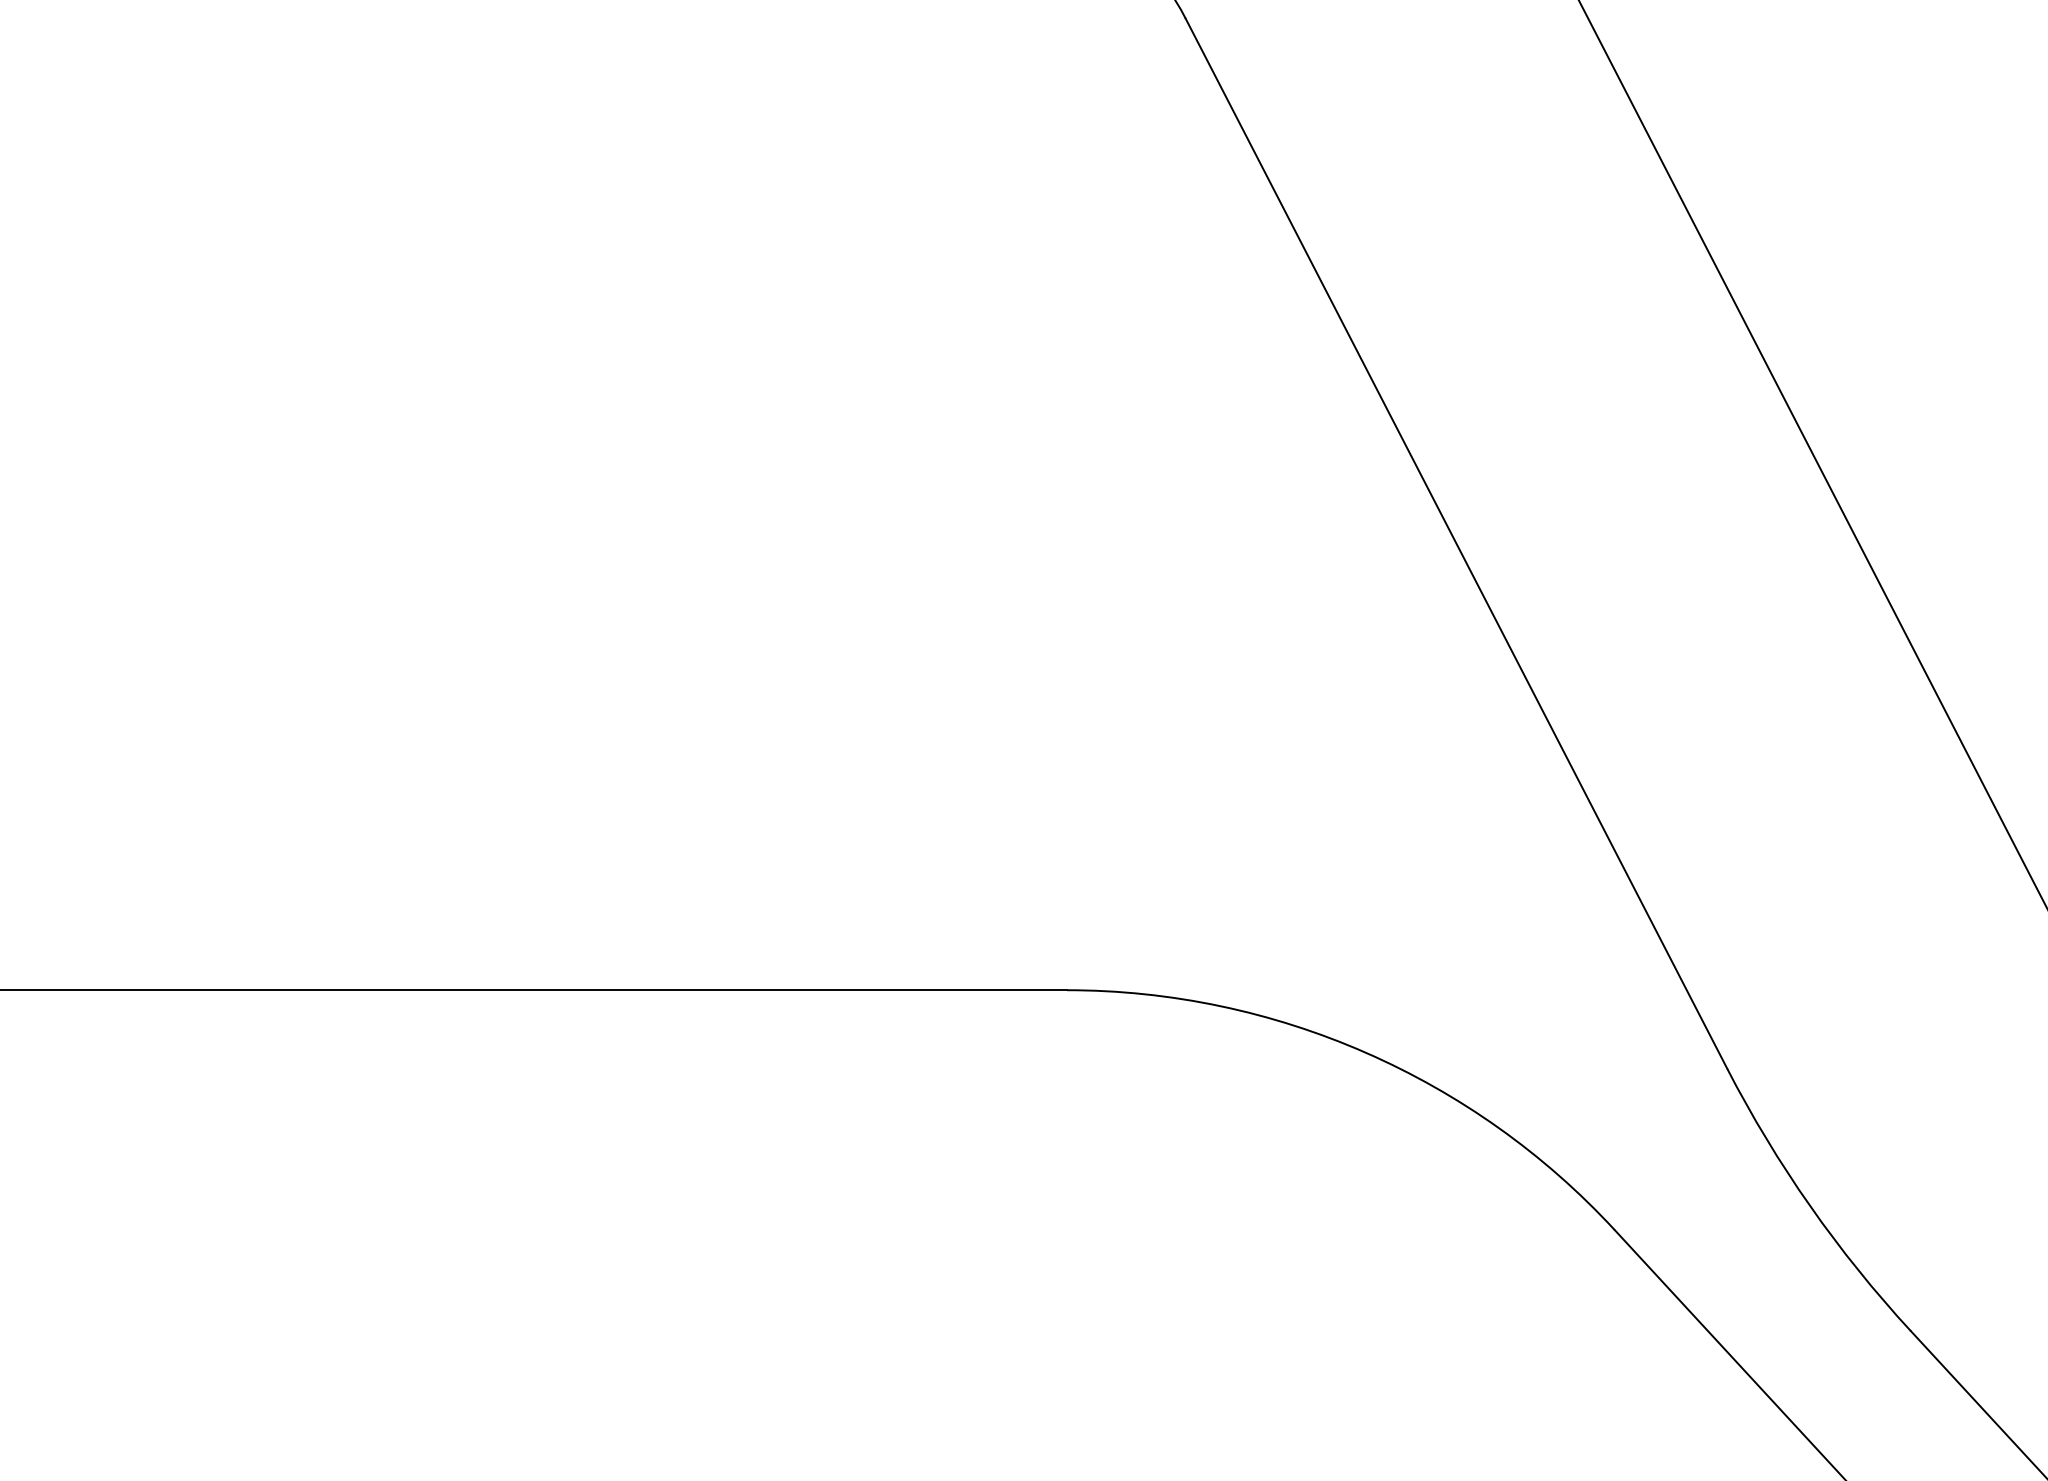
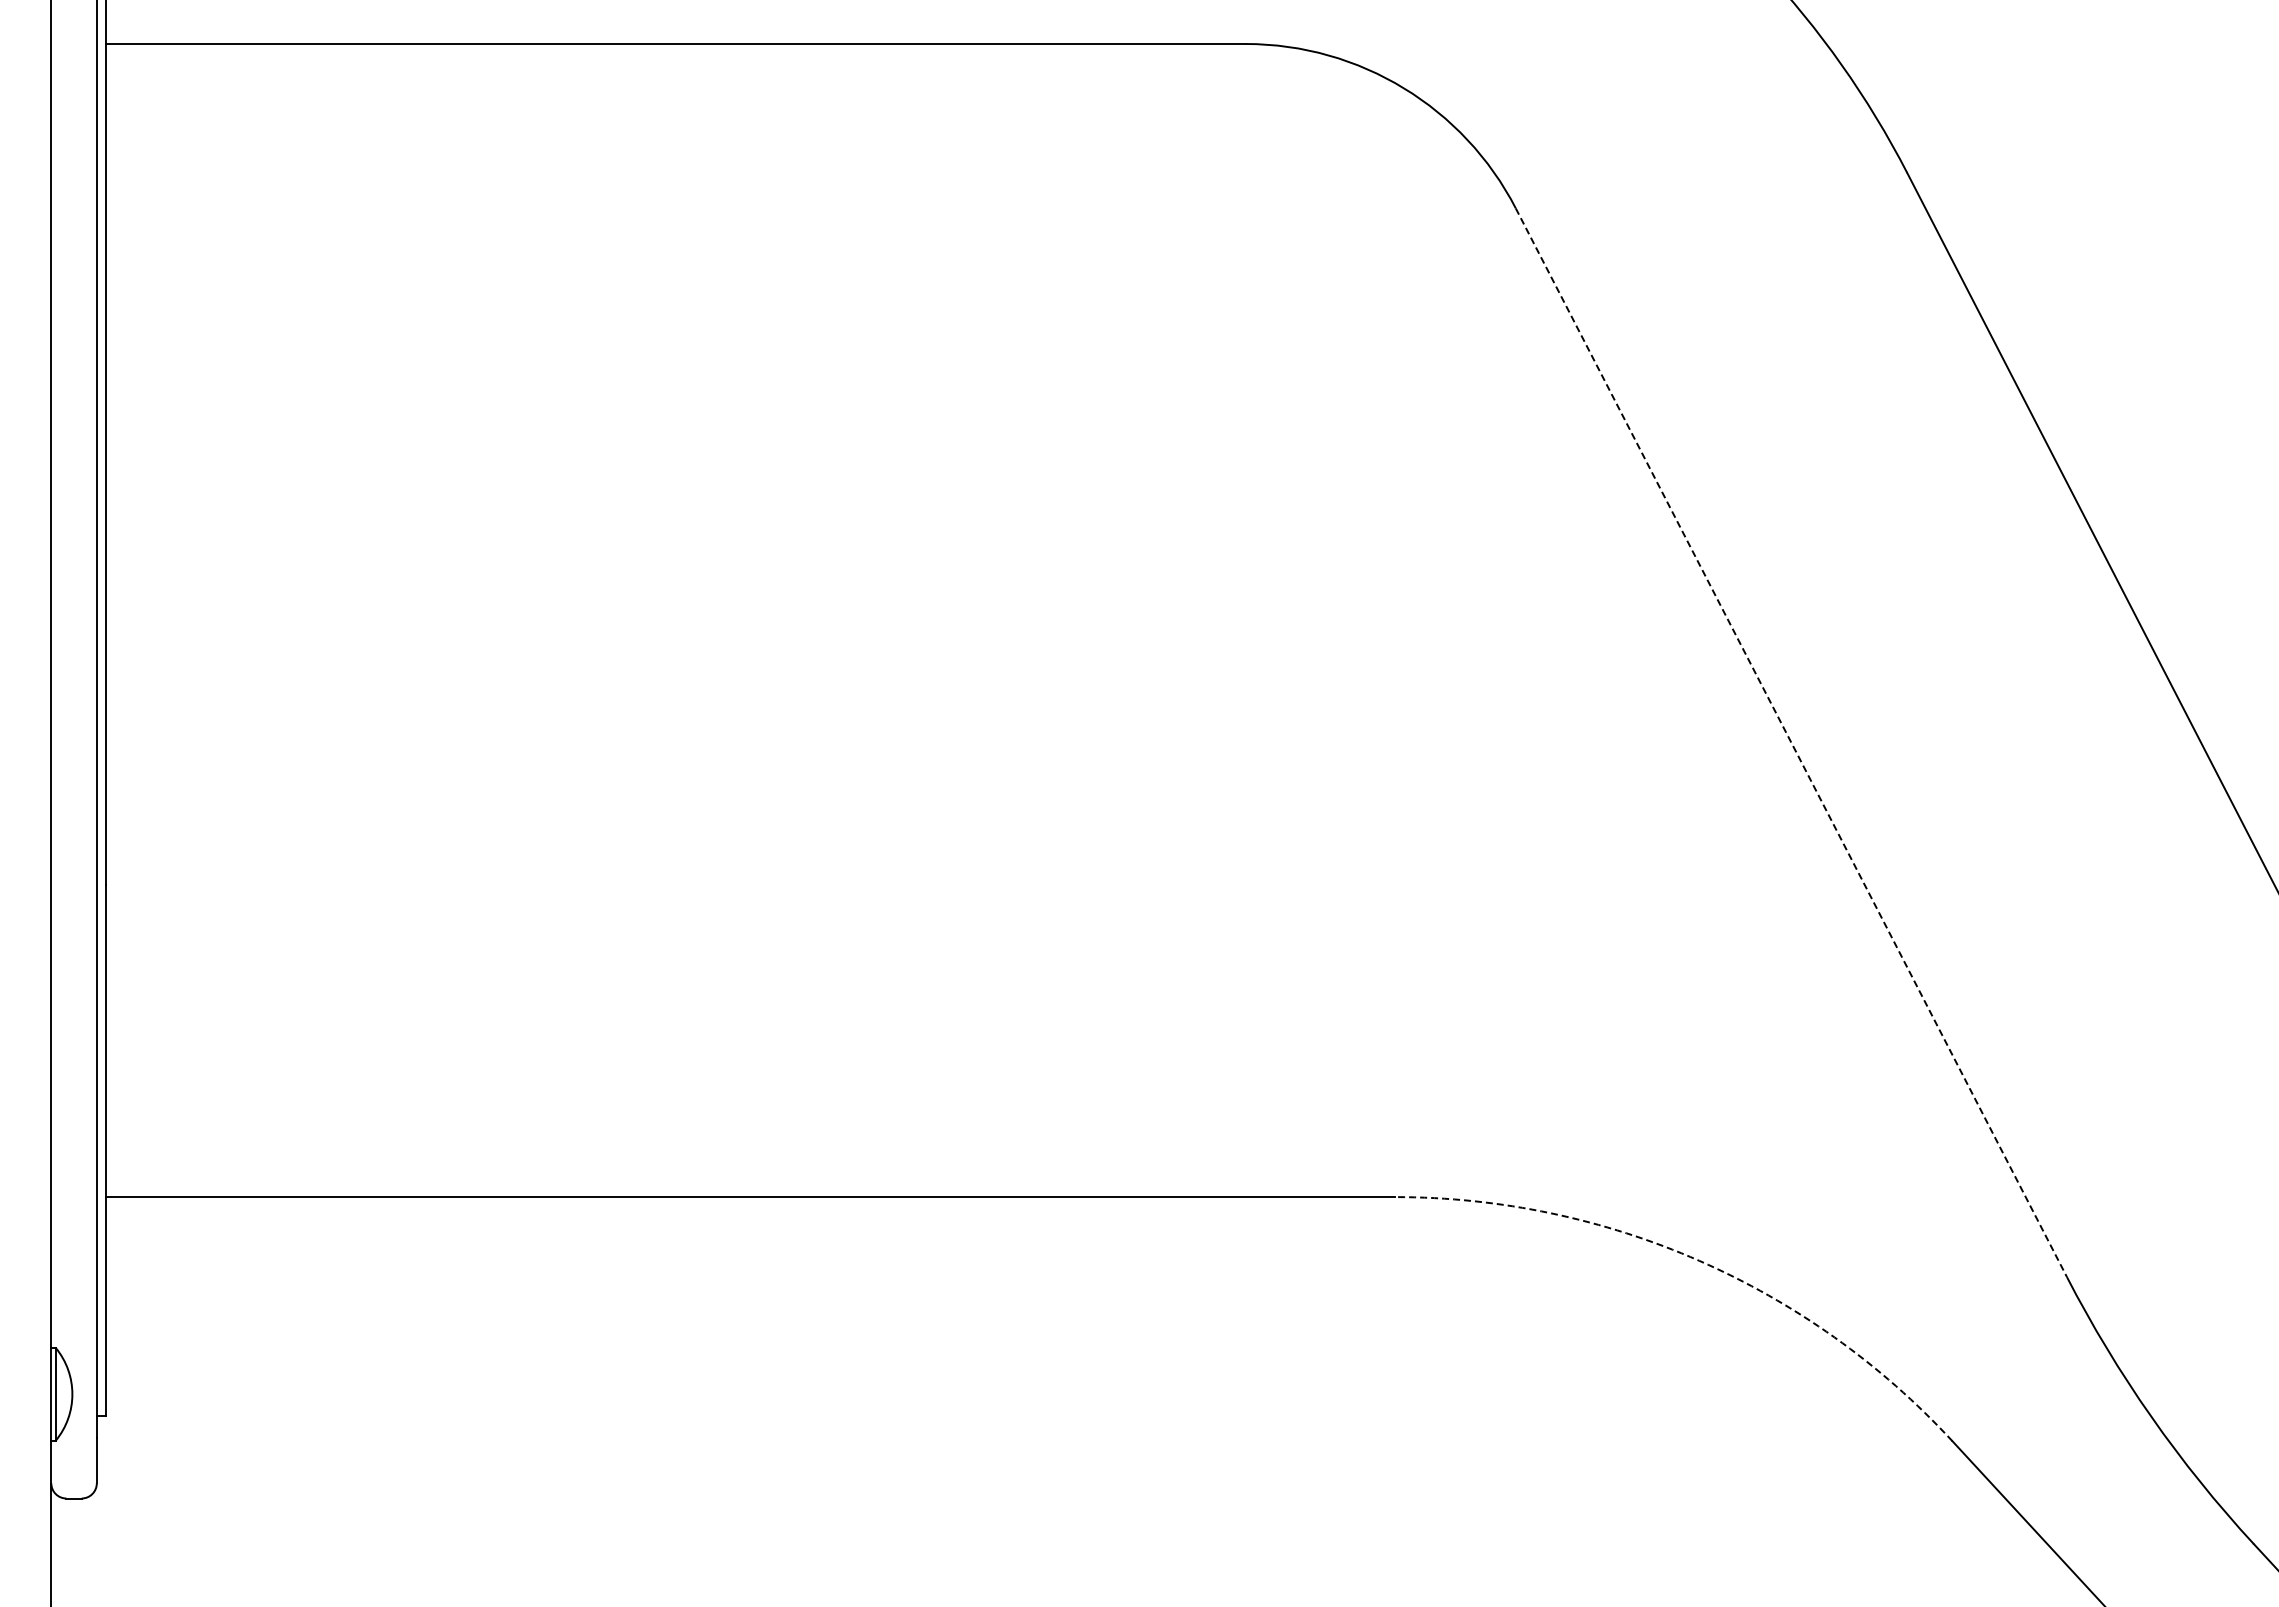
line: (1456, 544) -> (1791, 743), solid -> dashed
arc: (1366, 1052) -> (1699, 1260), solid -> dashed

